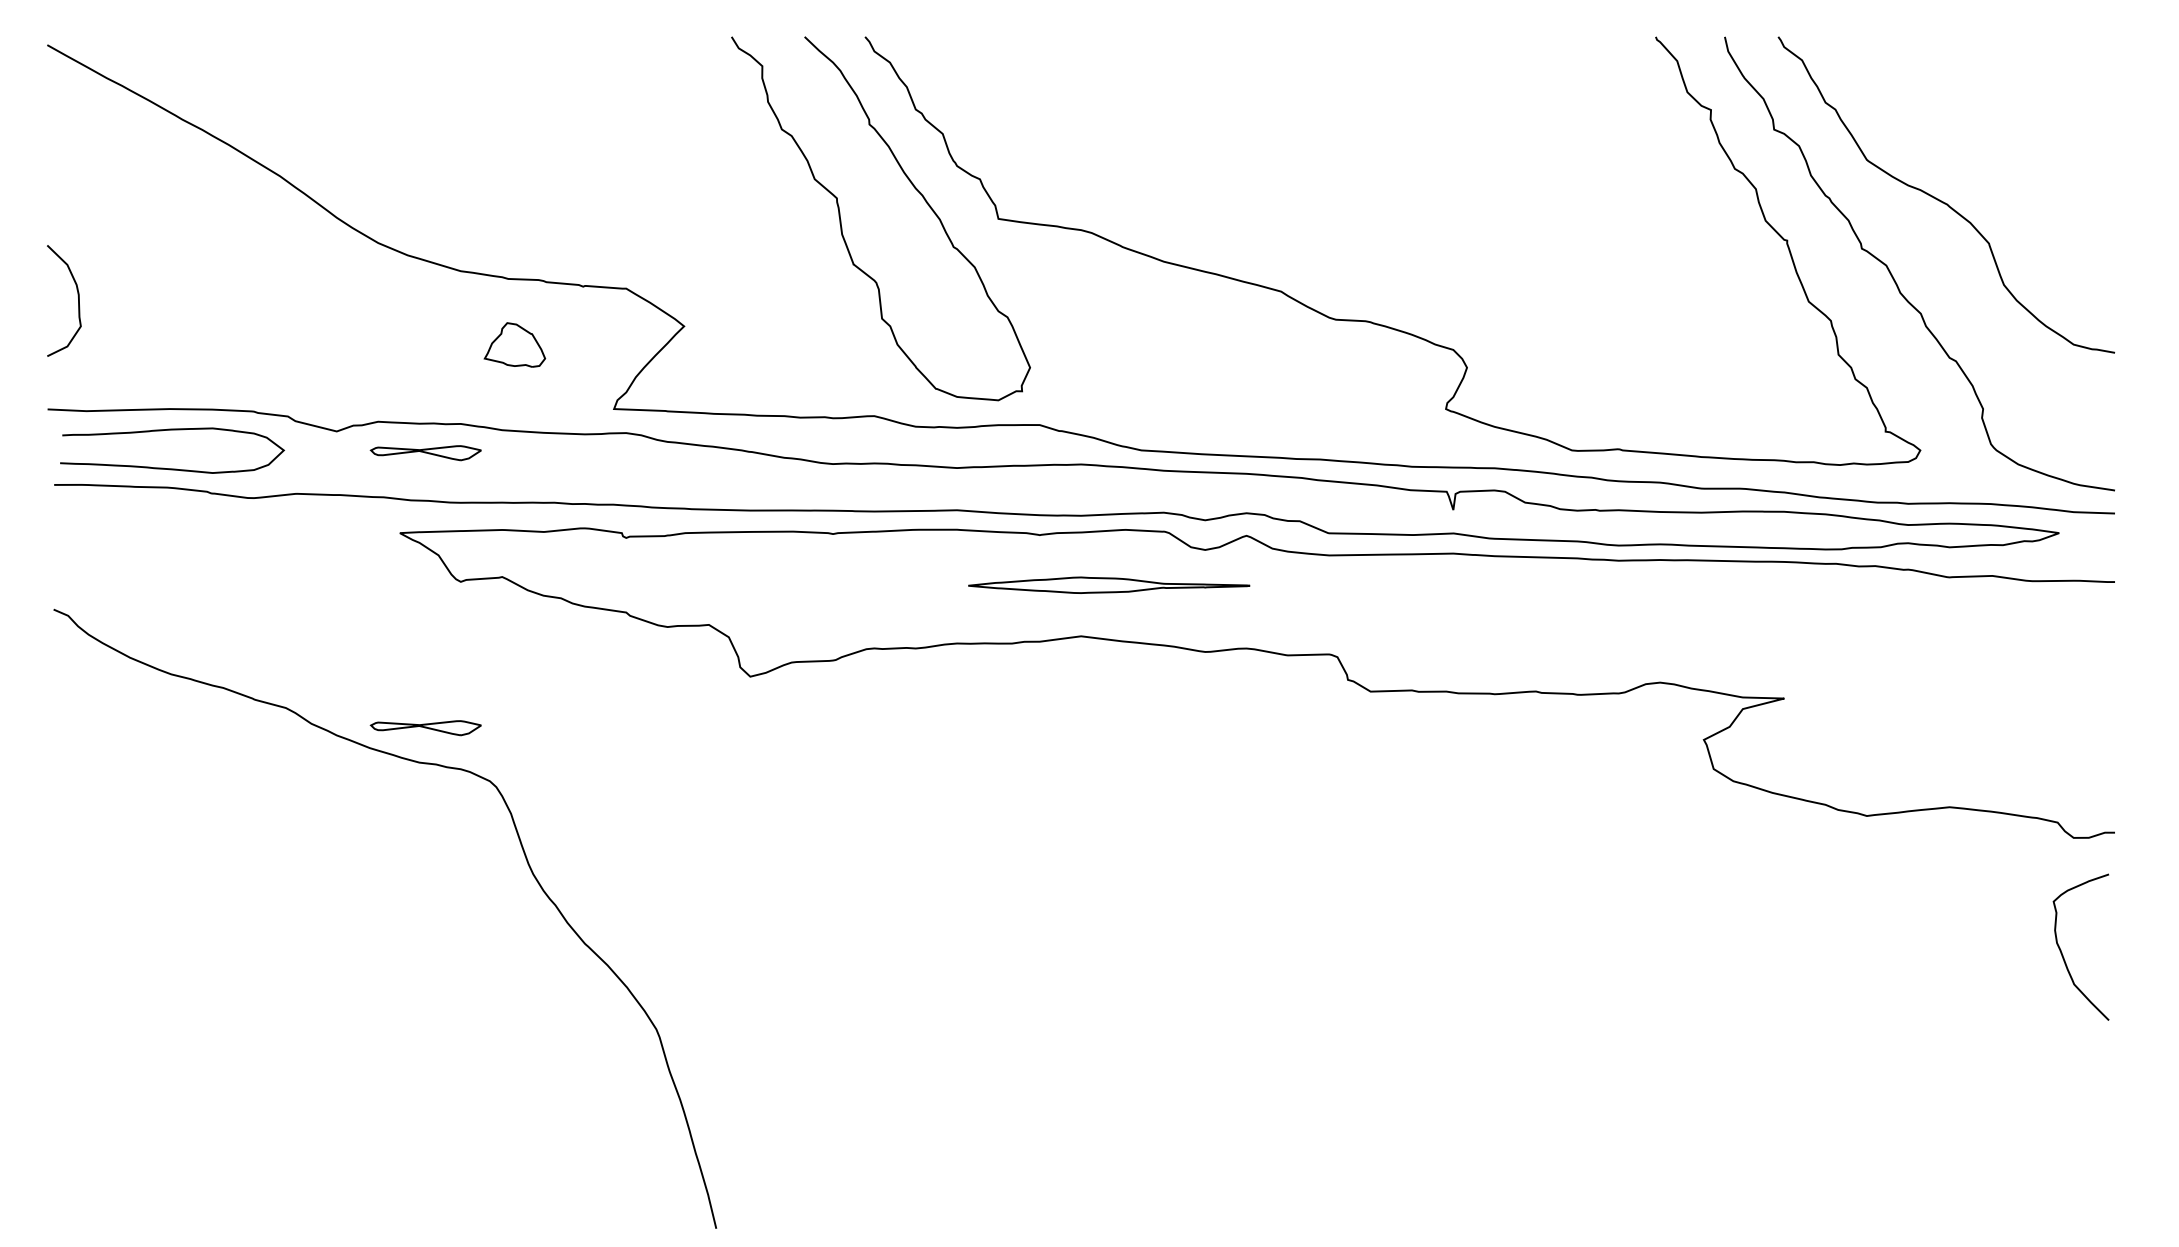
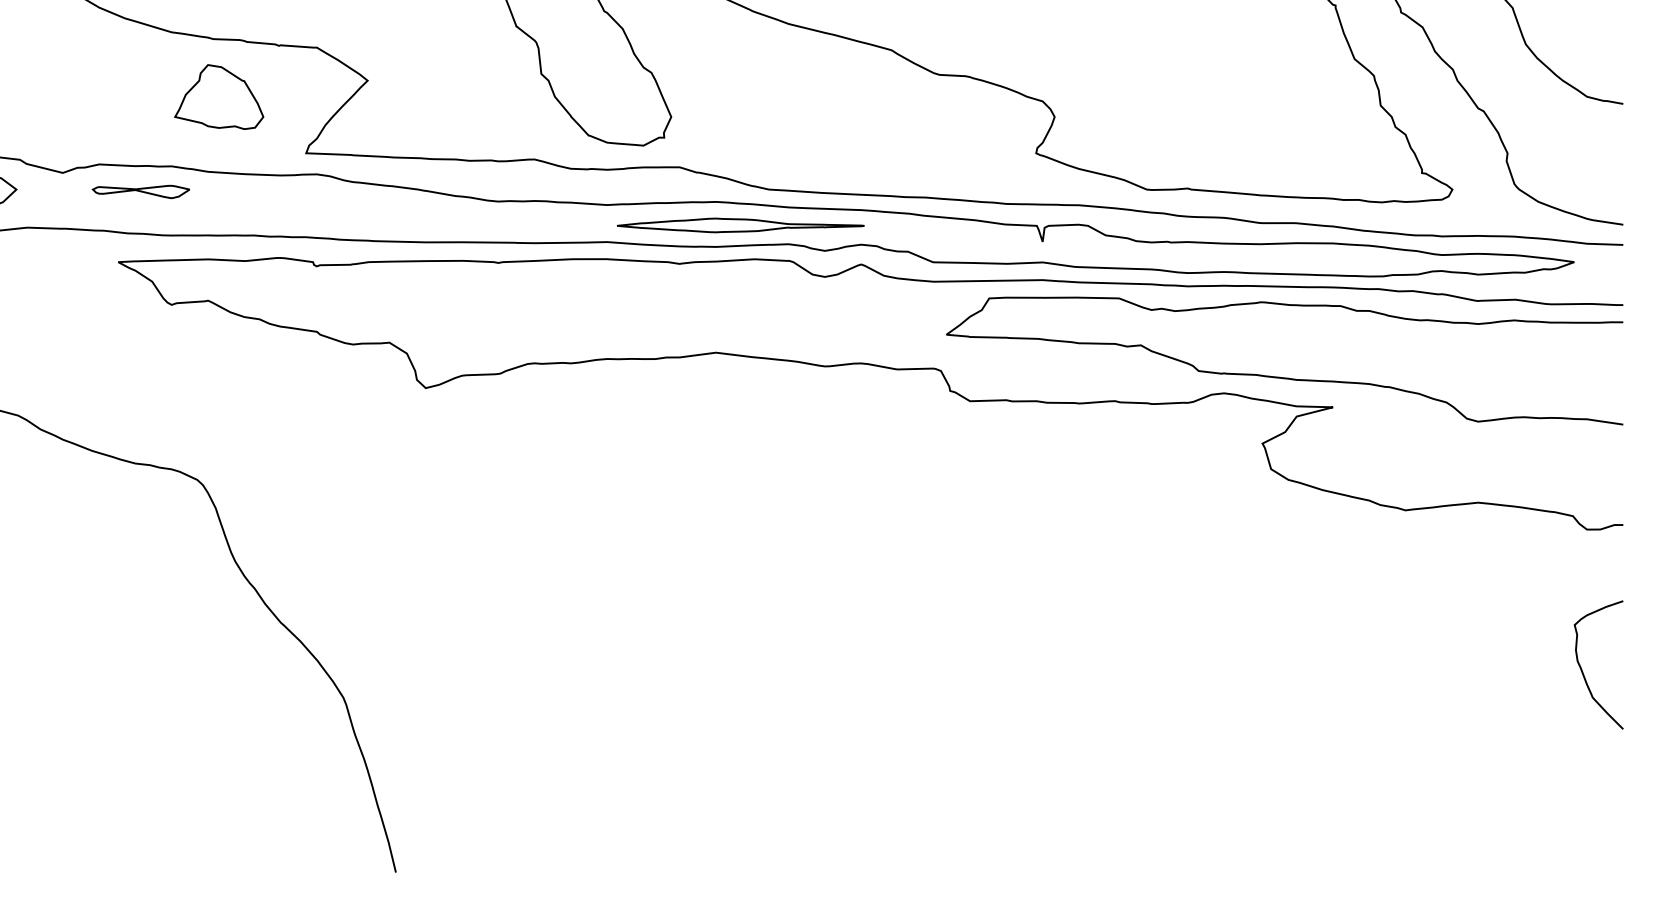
part: (514, 344) -> (218, 96), size x1.67
part: (1109, 584) -> (740, 224), moved
curve: (1722, 663) -> (1278, 376), added
part: (425, 728) -> (140, 433), removed
curve: (2062, 952) -> (1582, 669), moved

